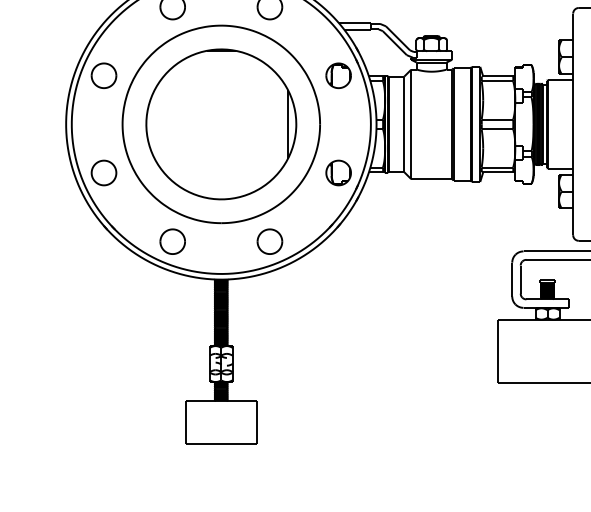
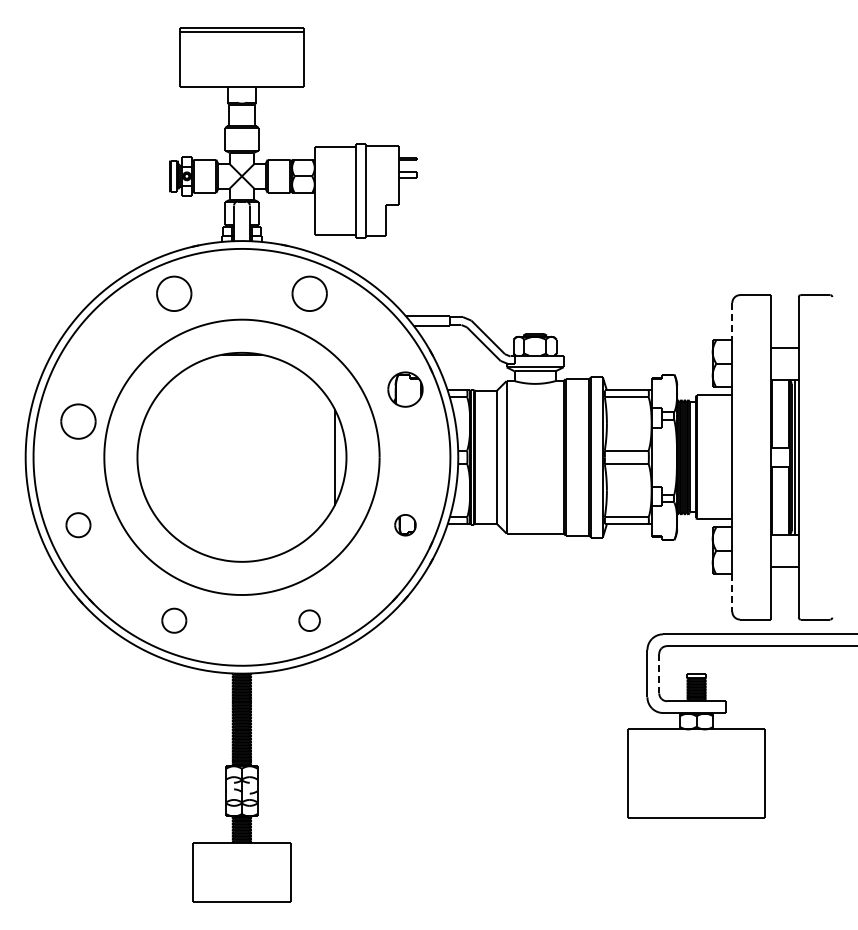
line: (573, 26) -> (732, 321), solid -> dashed
part: (104, 75) -> (78, 421), moved
part: (104, 173) -> (78, 525), size x0.7
part: (338, 173) -> (405, 525), size x0.6
line: (573, 222) -> (732, 593), solid -> dashed
part: (172, 241) -> (174, 620), size x0.7
part: (269, 241) -> (309, 620), size x0.6
line: (520, 279) -> (659, 673), solid -> dashed

